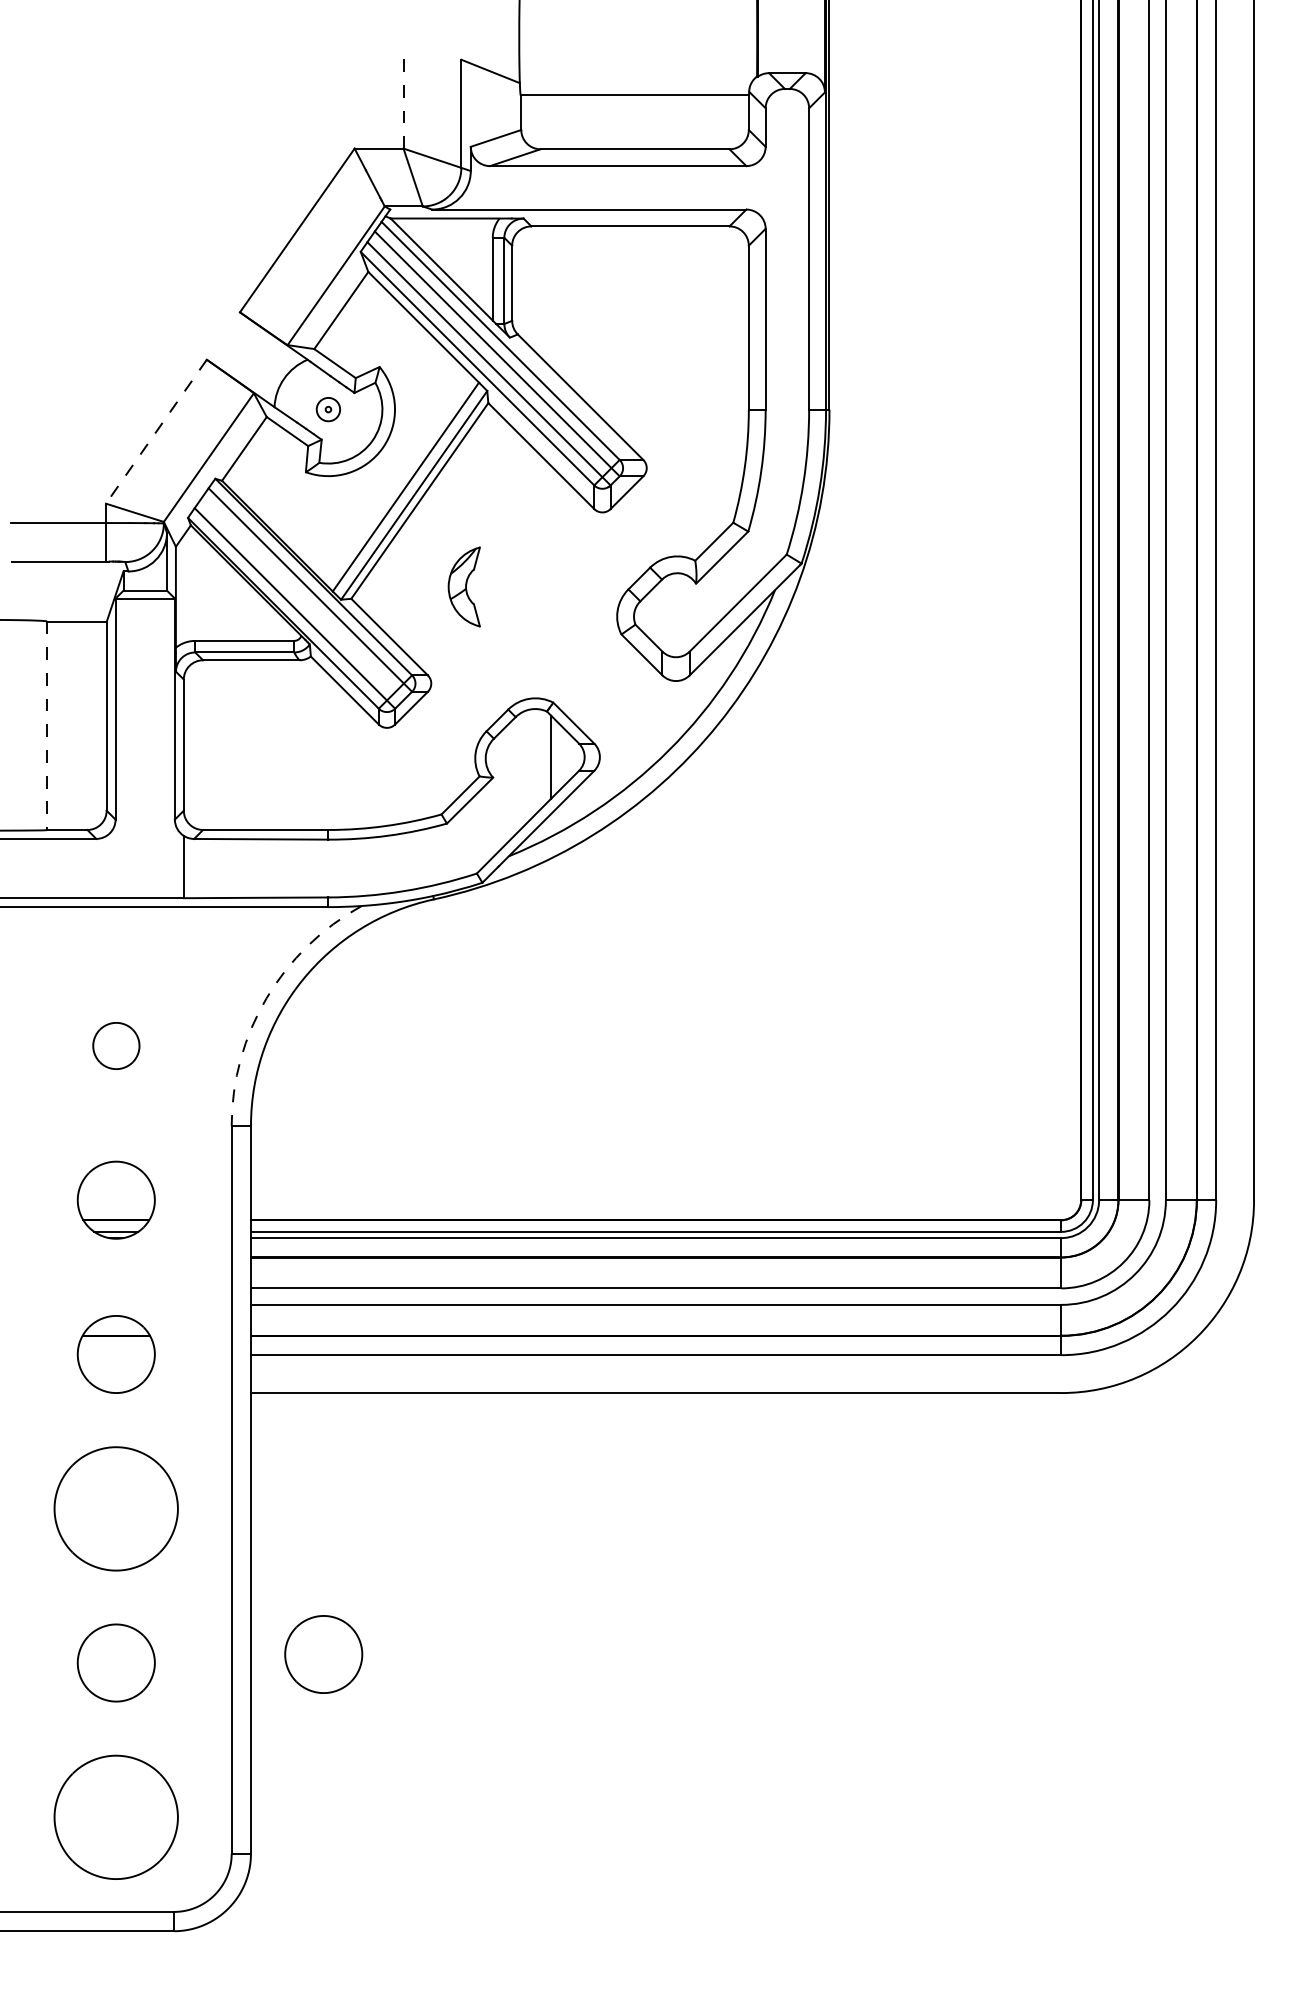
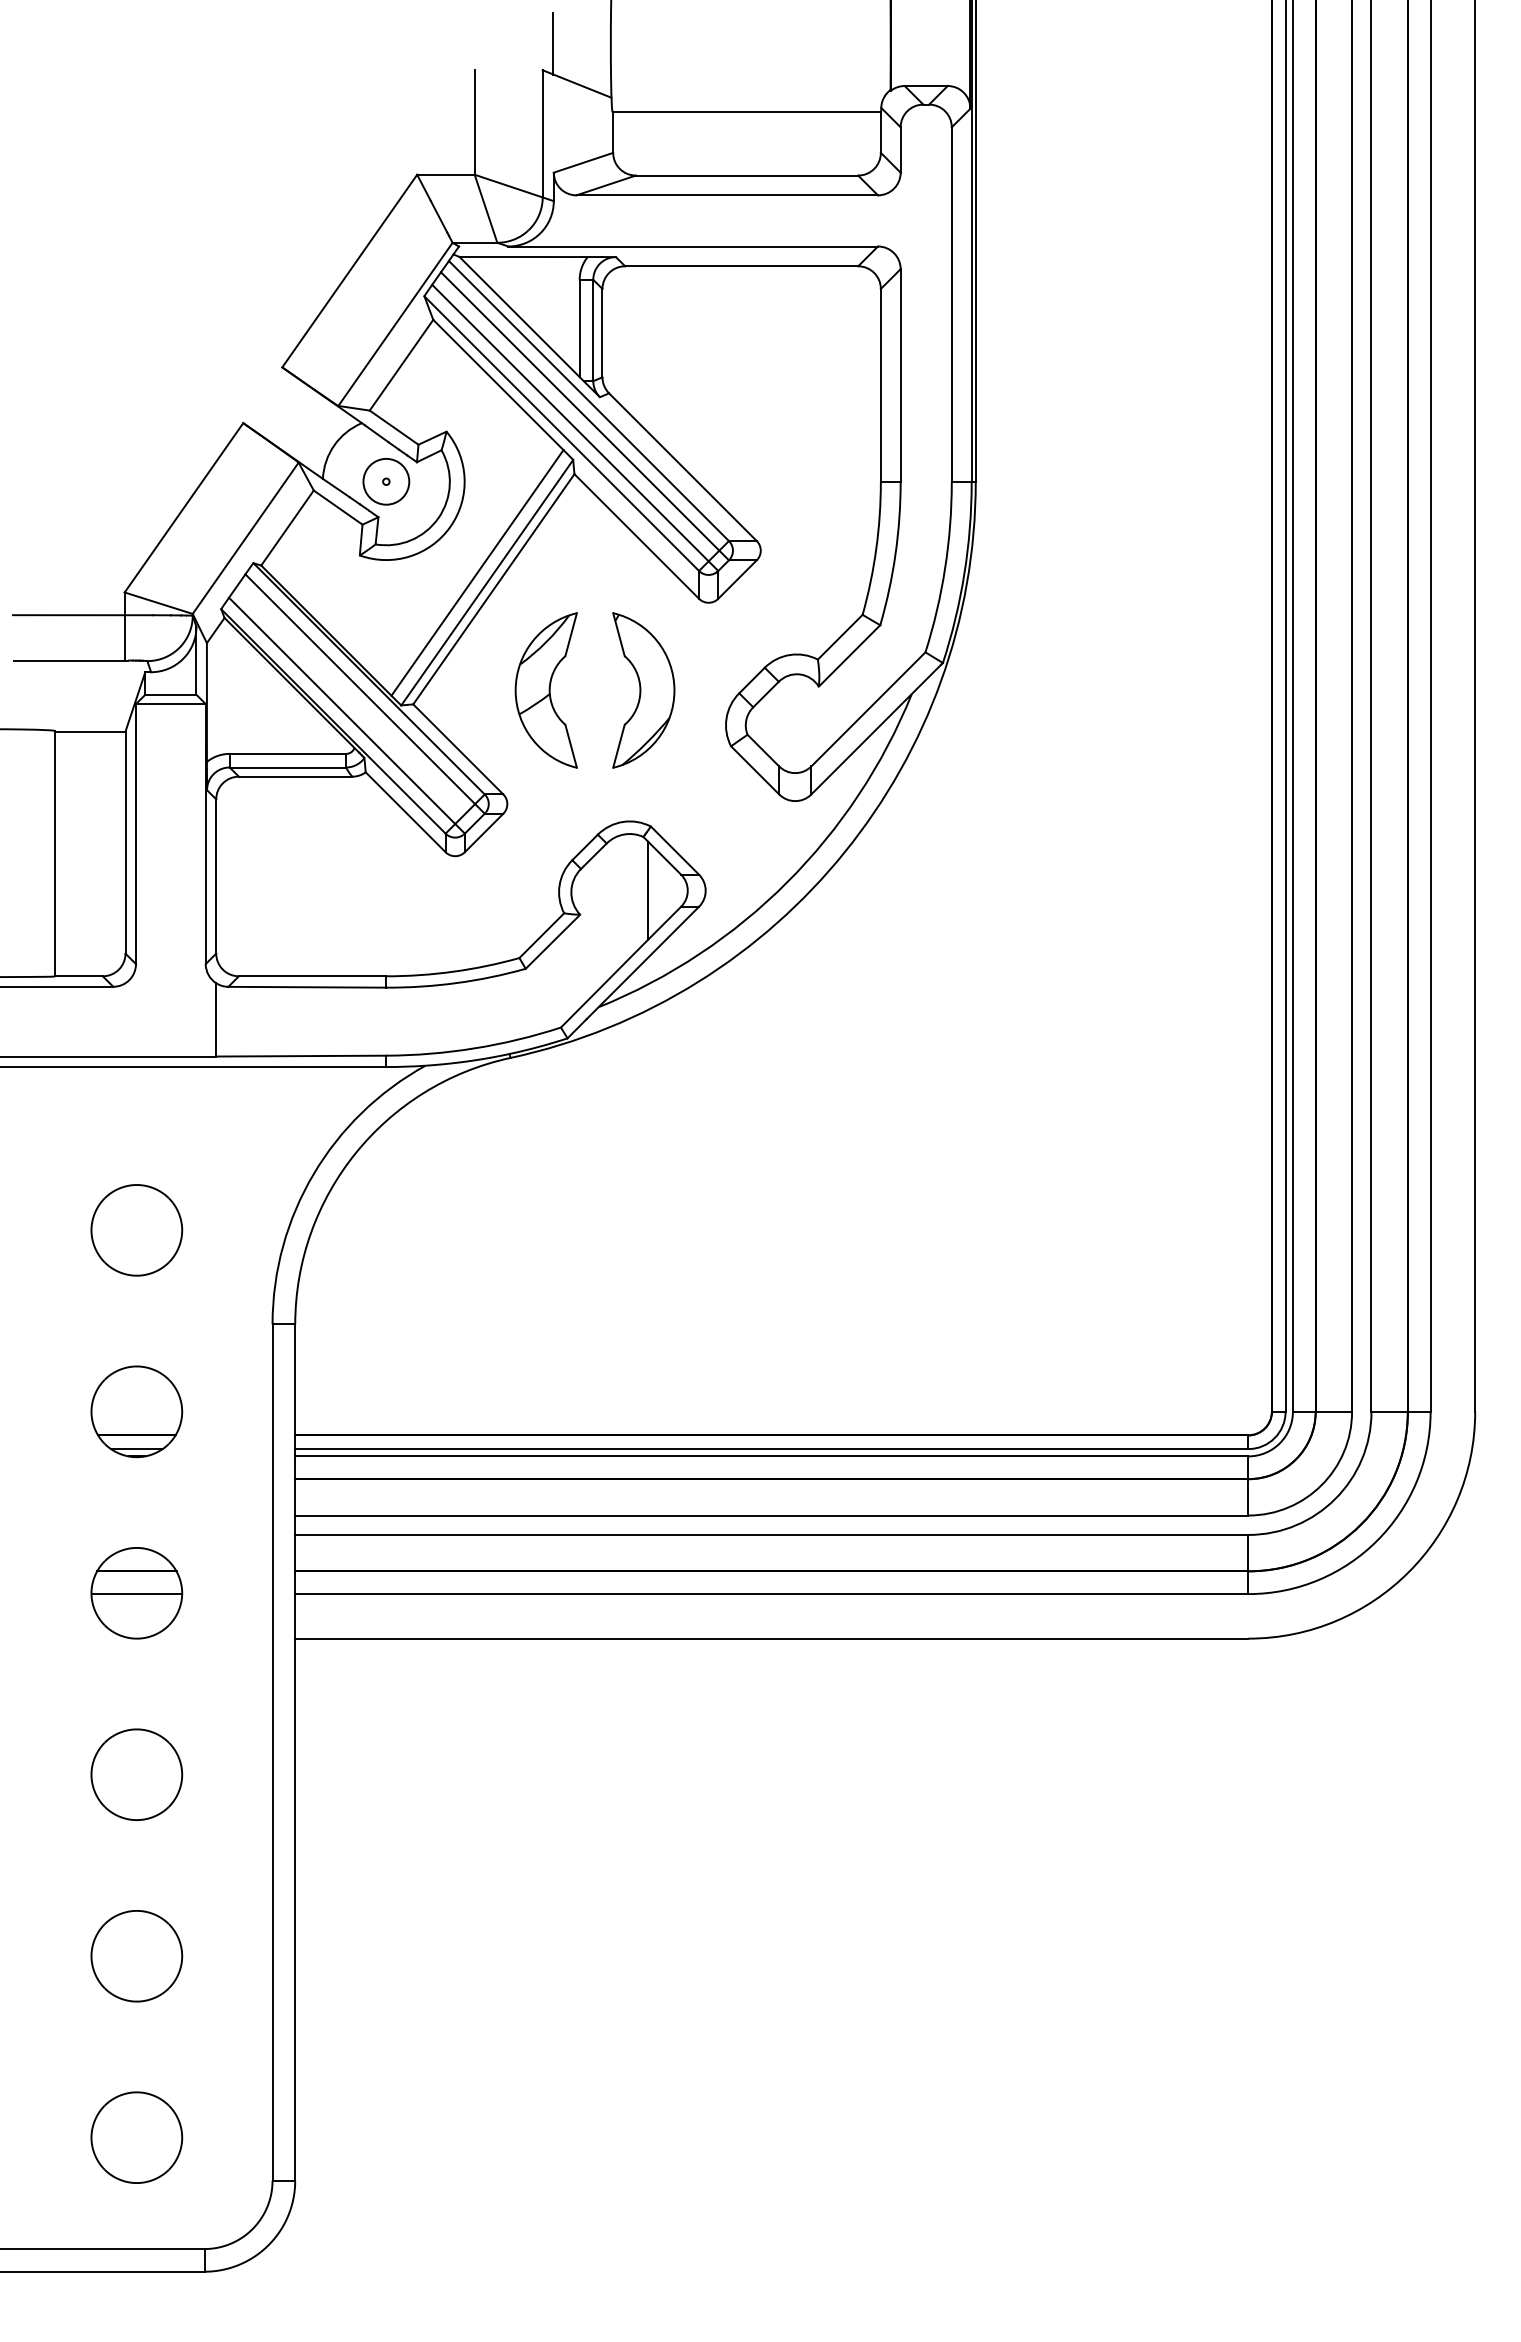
line: (470, 37) -> (553, 43), added
line: (403, 104) -> (474, 122), dashed -> solid
circle: (328, 409) -> (386, 481), size x1.67
line: (155, 432) -> (183, 508), dashed -> solid
part: (463, 587) -> (545, 690), size x1.67
part: (547, 587) -> (643, 690), added
line: (47, 725) -> (55, 853), dashed -> solid
arc: (266, 998) -> (313, 1174), dashed -> solid
part: (116, 1046) -> (136, 1230), size x1.67
line: (116, 1355) -> (136, 1594), added
part: (116, 1508) -> (136, 1774), size x0.62
part: (323, 1654) -> (380, 1946), removed
part: (116, 1817) -> (136, 2137), size x0.62

